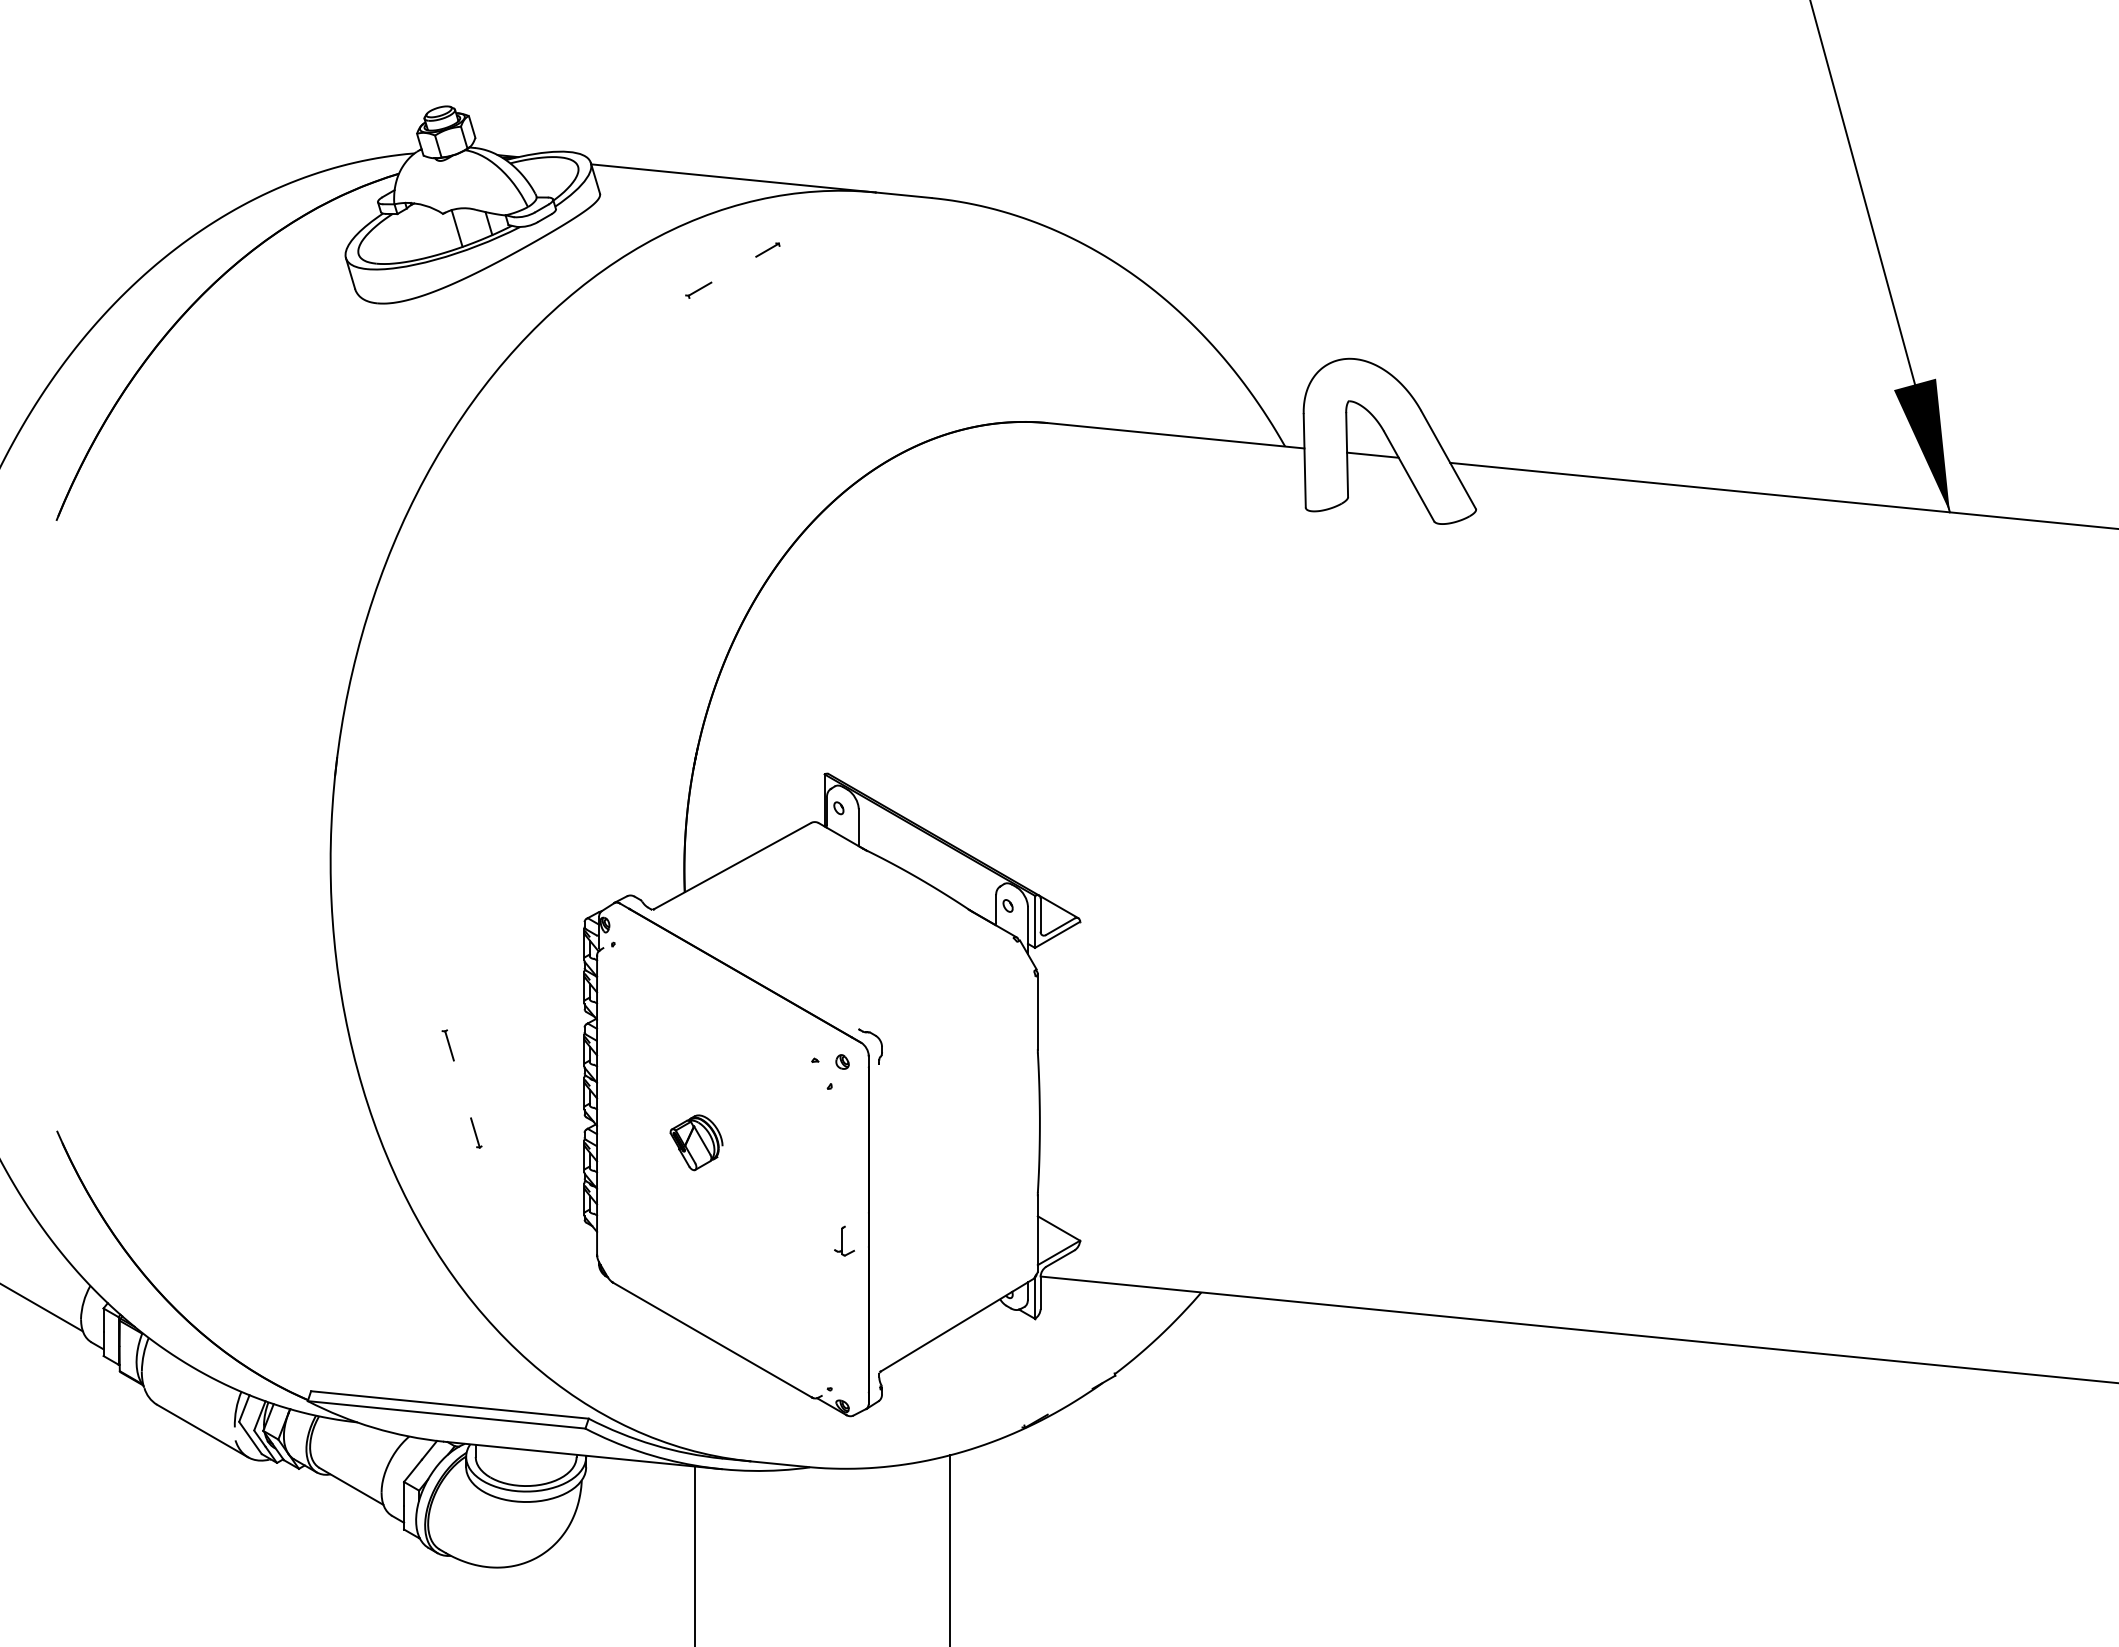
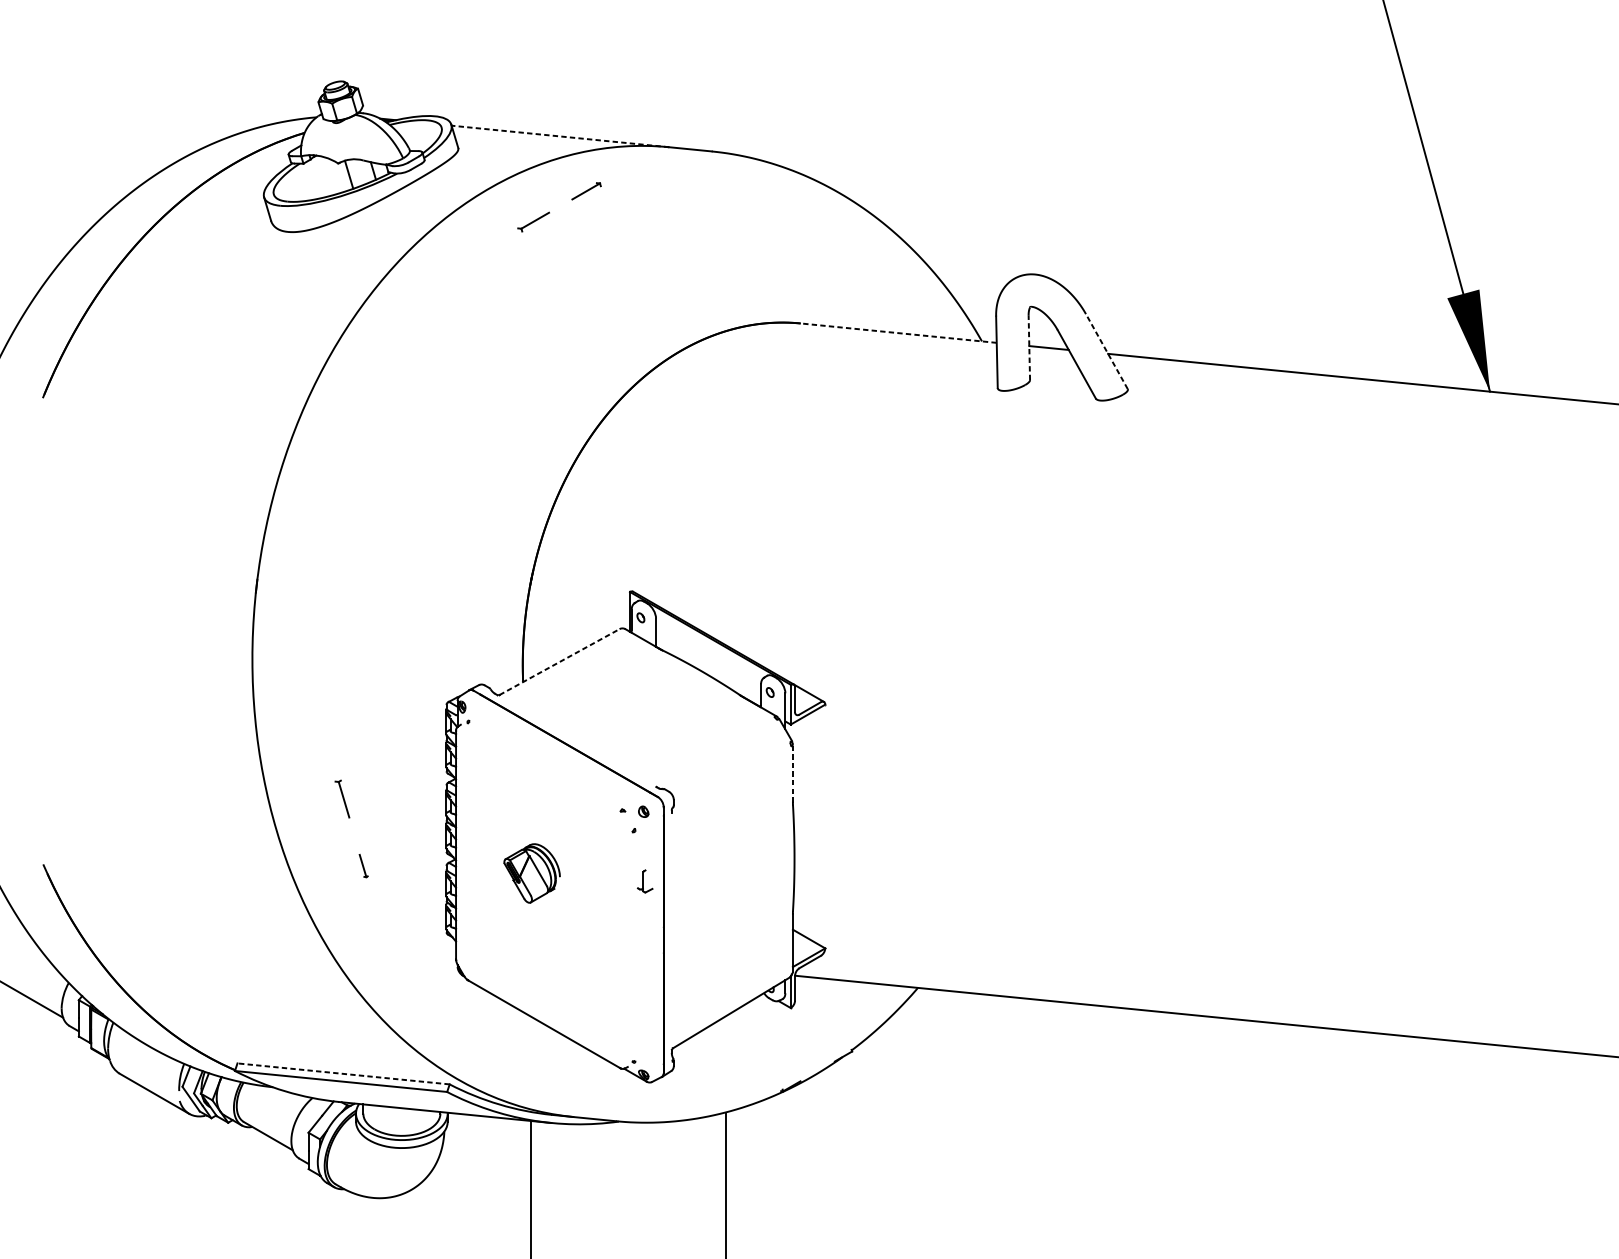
line: (733, 178) -> (560, 136), solid -> dashed
part: (767, 249) -> (586, 190), size x1.6
part: (698, 289) -> (533, 221), size x1.6
line: (1176, 435) -> (898, 332), solid -> dashed
line: (1347, 454) -> (1029, 347), solid -> dashed
line: (1448, 459) -> (1106, 351), solid -> dashed
line: (732, 865) -> (559, 661), solid -> dashed
line: (1037, 1011) -> (792, 773), solid -> dashed
part: (447, 1045) -> (341, 799), size x1.6
part: (696, 1142) -> (532, 873), size x1.4
part: (844, 1240) -> (645, 880), moved
line: (449, 1404) -> (343, 1073), solid -> dashed

